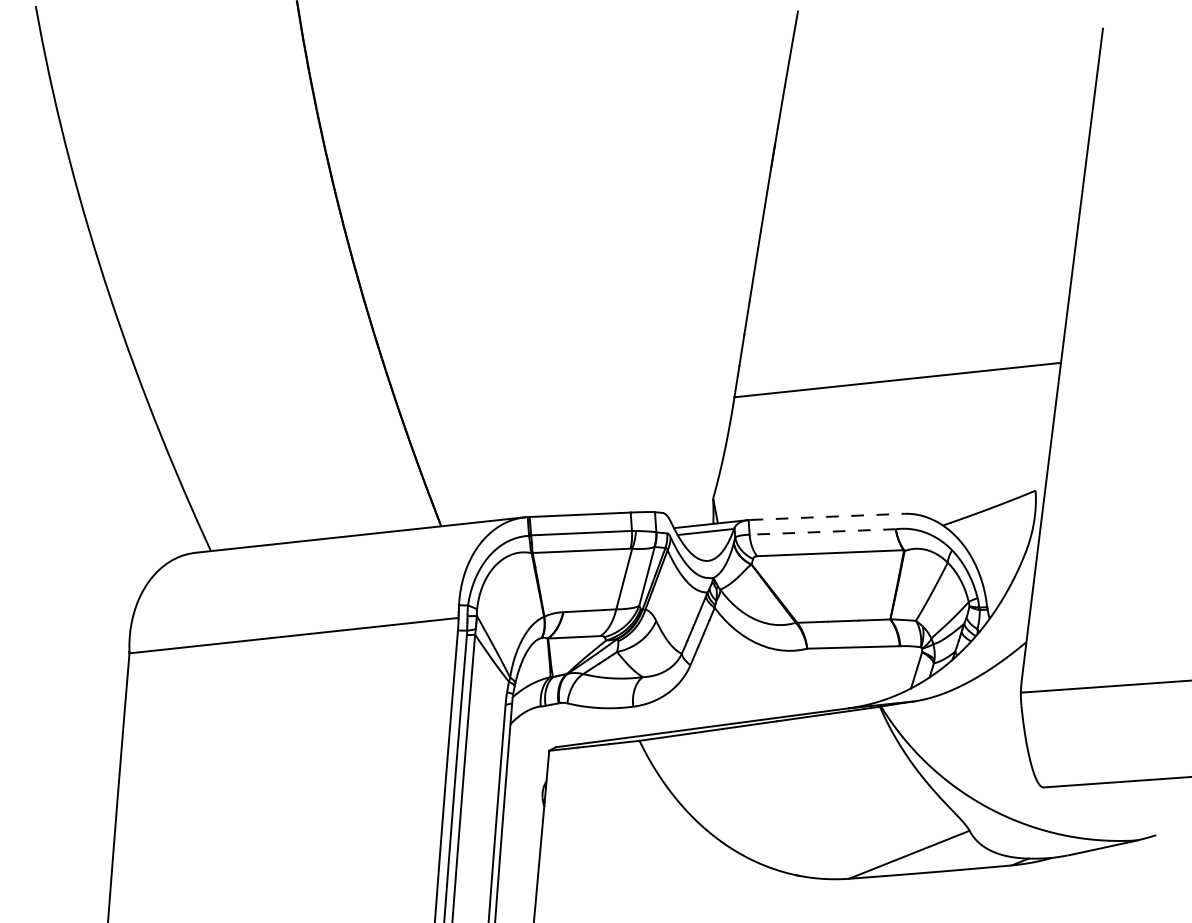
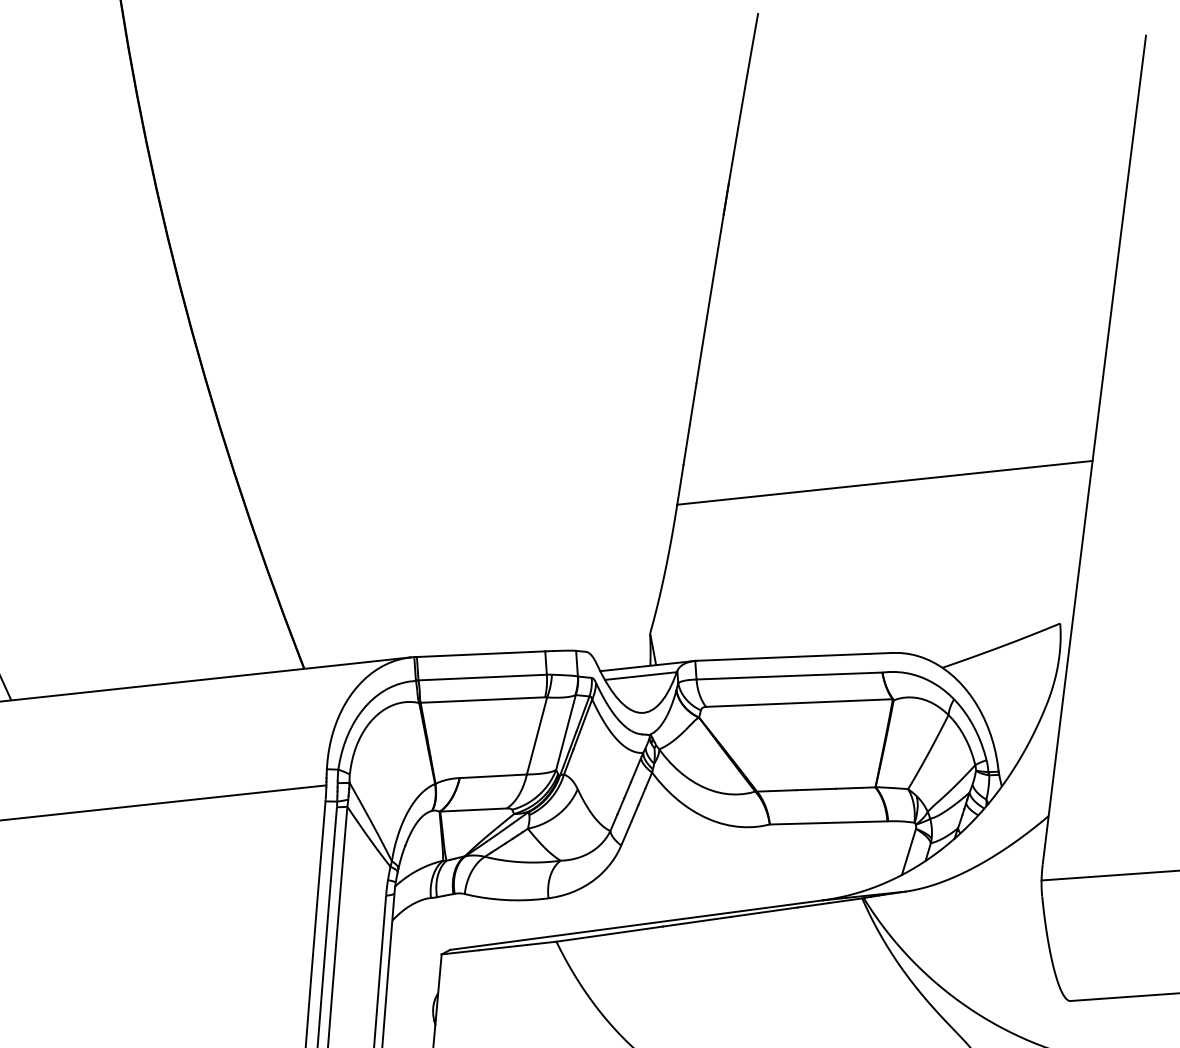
line: (827, 516) -> (795, 656), dashed -> solid
line: (822, 531) -> (789, 675), dashed -> solid

